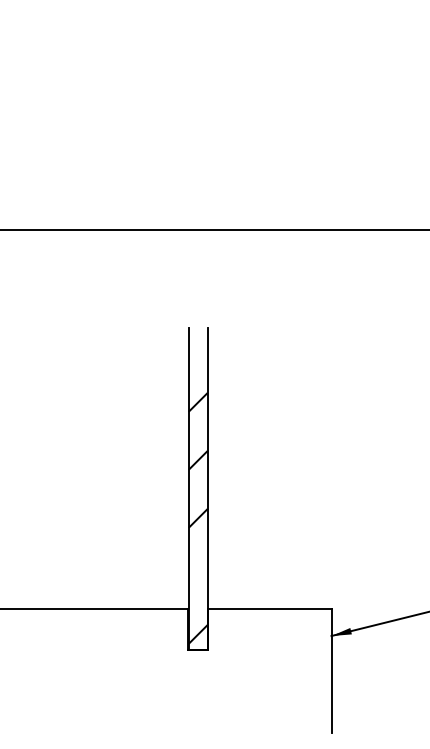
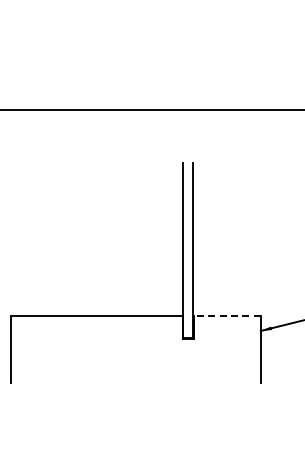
hatch: (198, 517) -> (188, 266), removed
line: (268, 609) -> (226, 316), solid -> dashed

